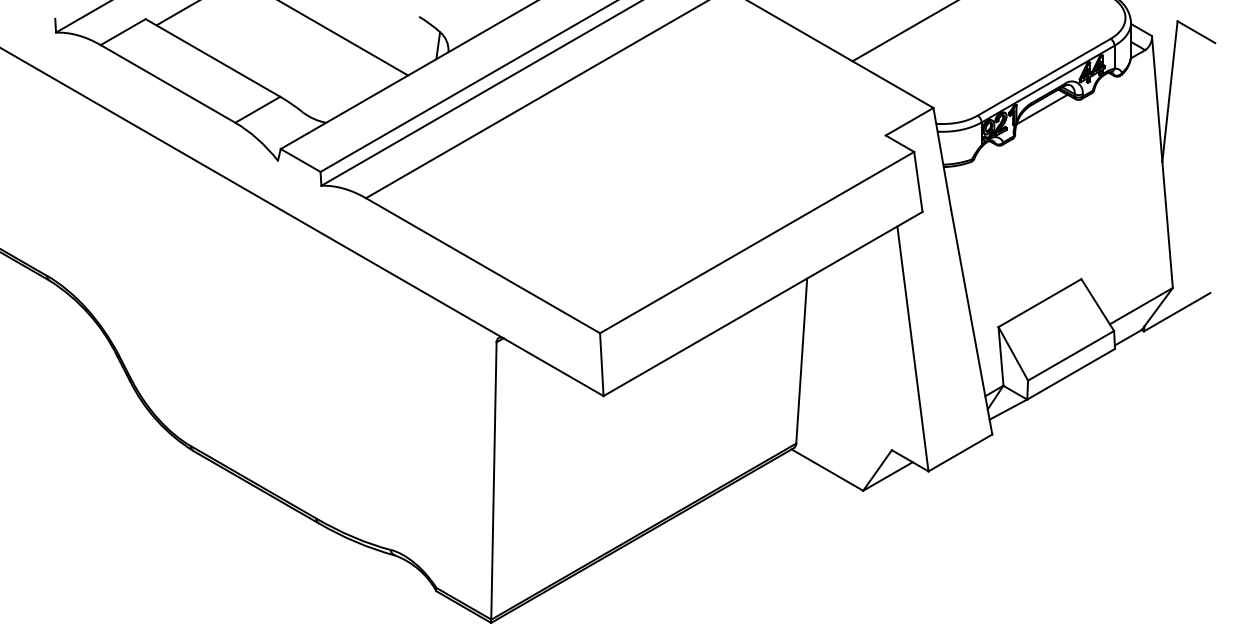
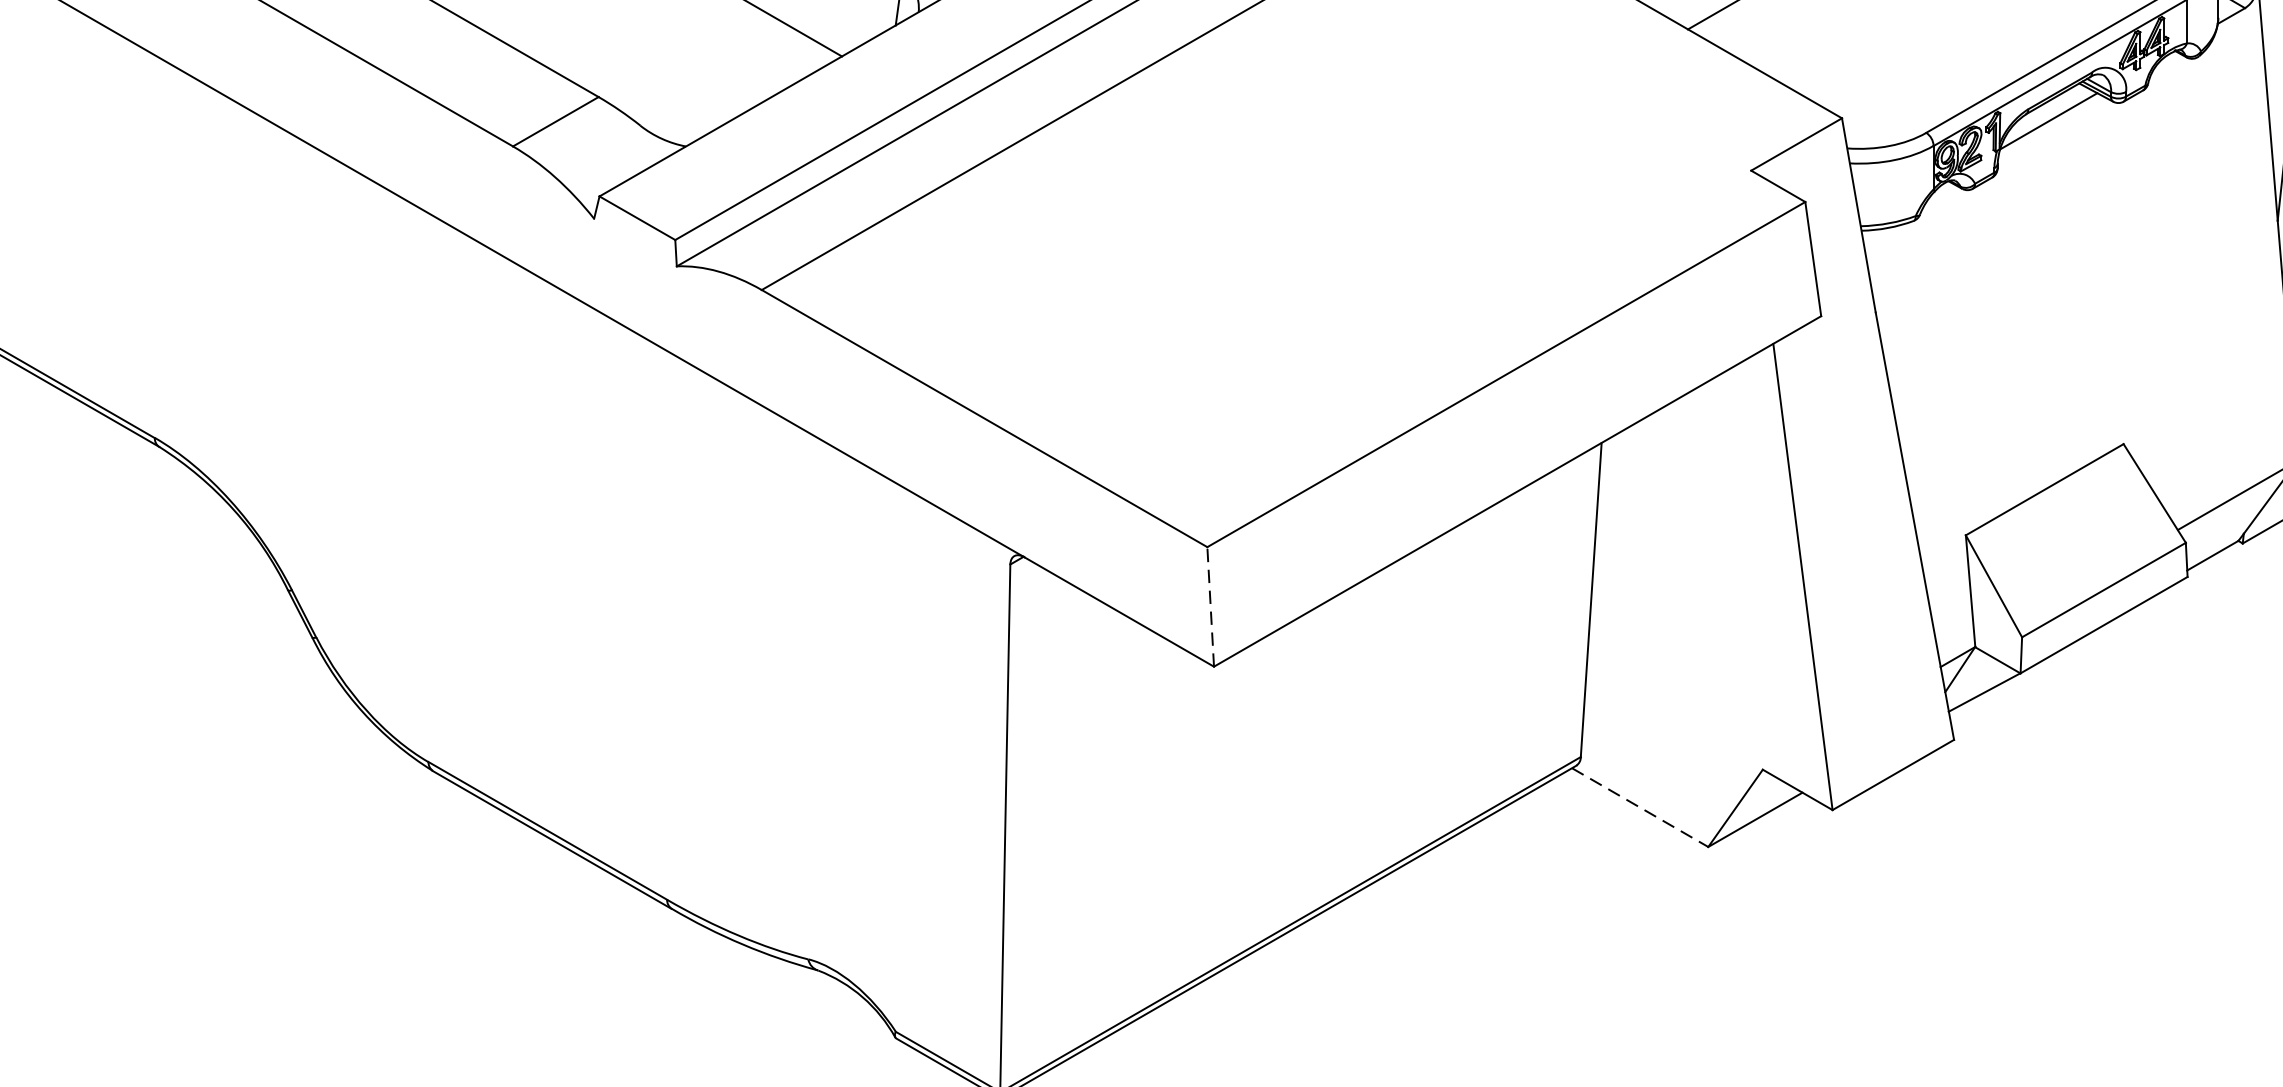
line: (601, 364) -> (1210, 606), solid -> dashed
line: (827, 470) -> (1640, 808), solid -> dashed

